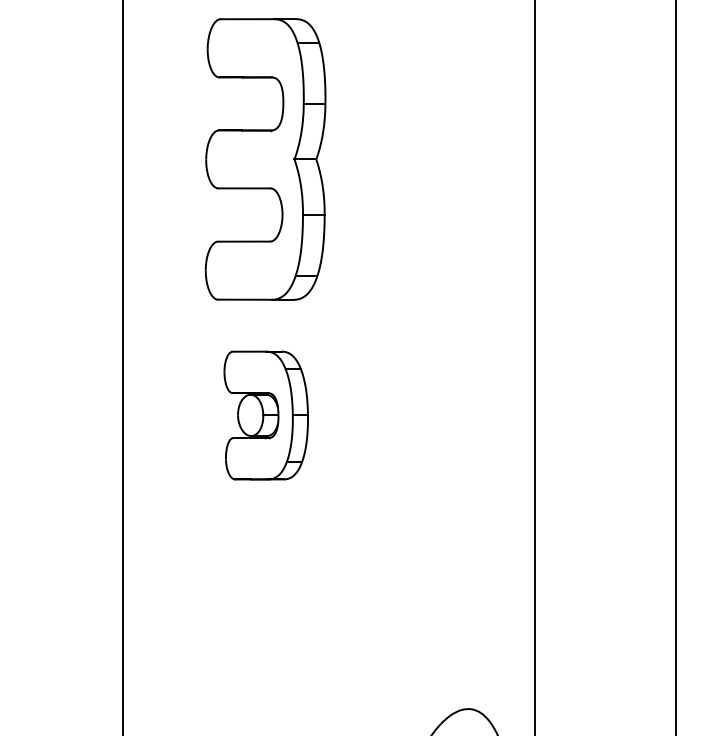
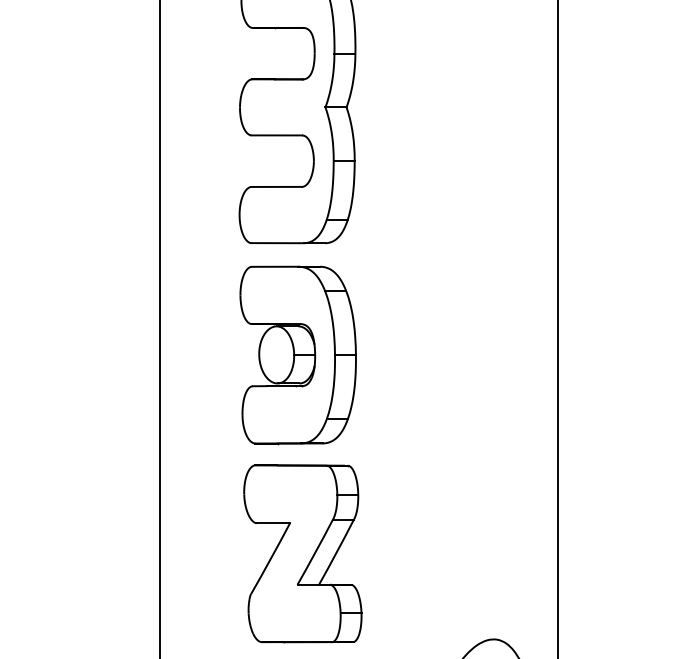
part: (265, 415) -> (297, 355), size x1.43
part: (270, 620) -> (302, 553), added

